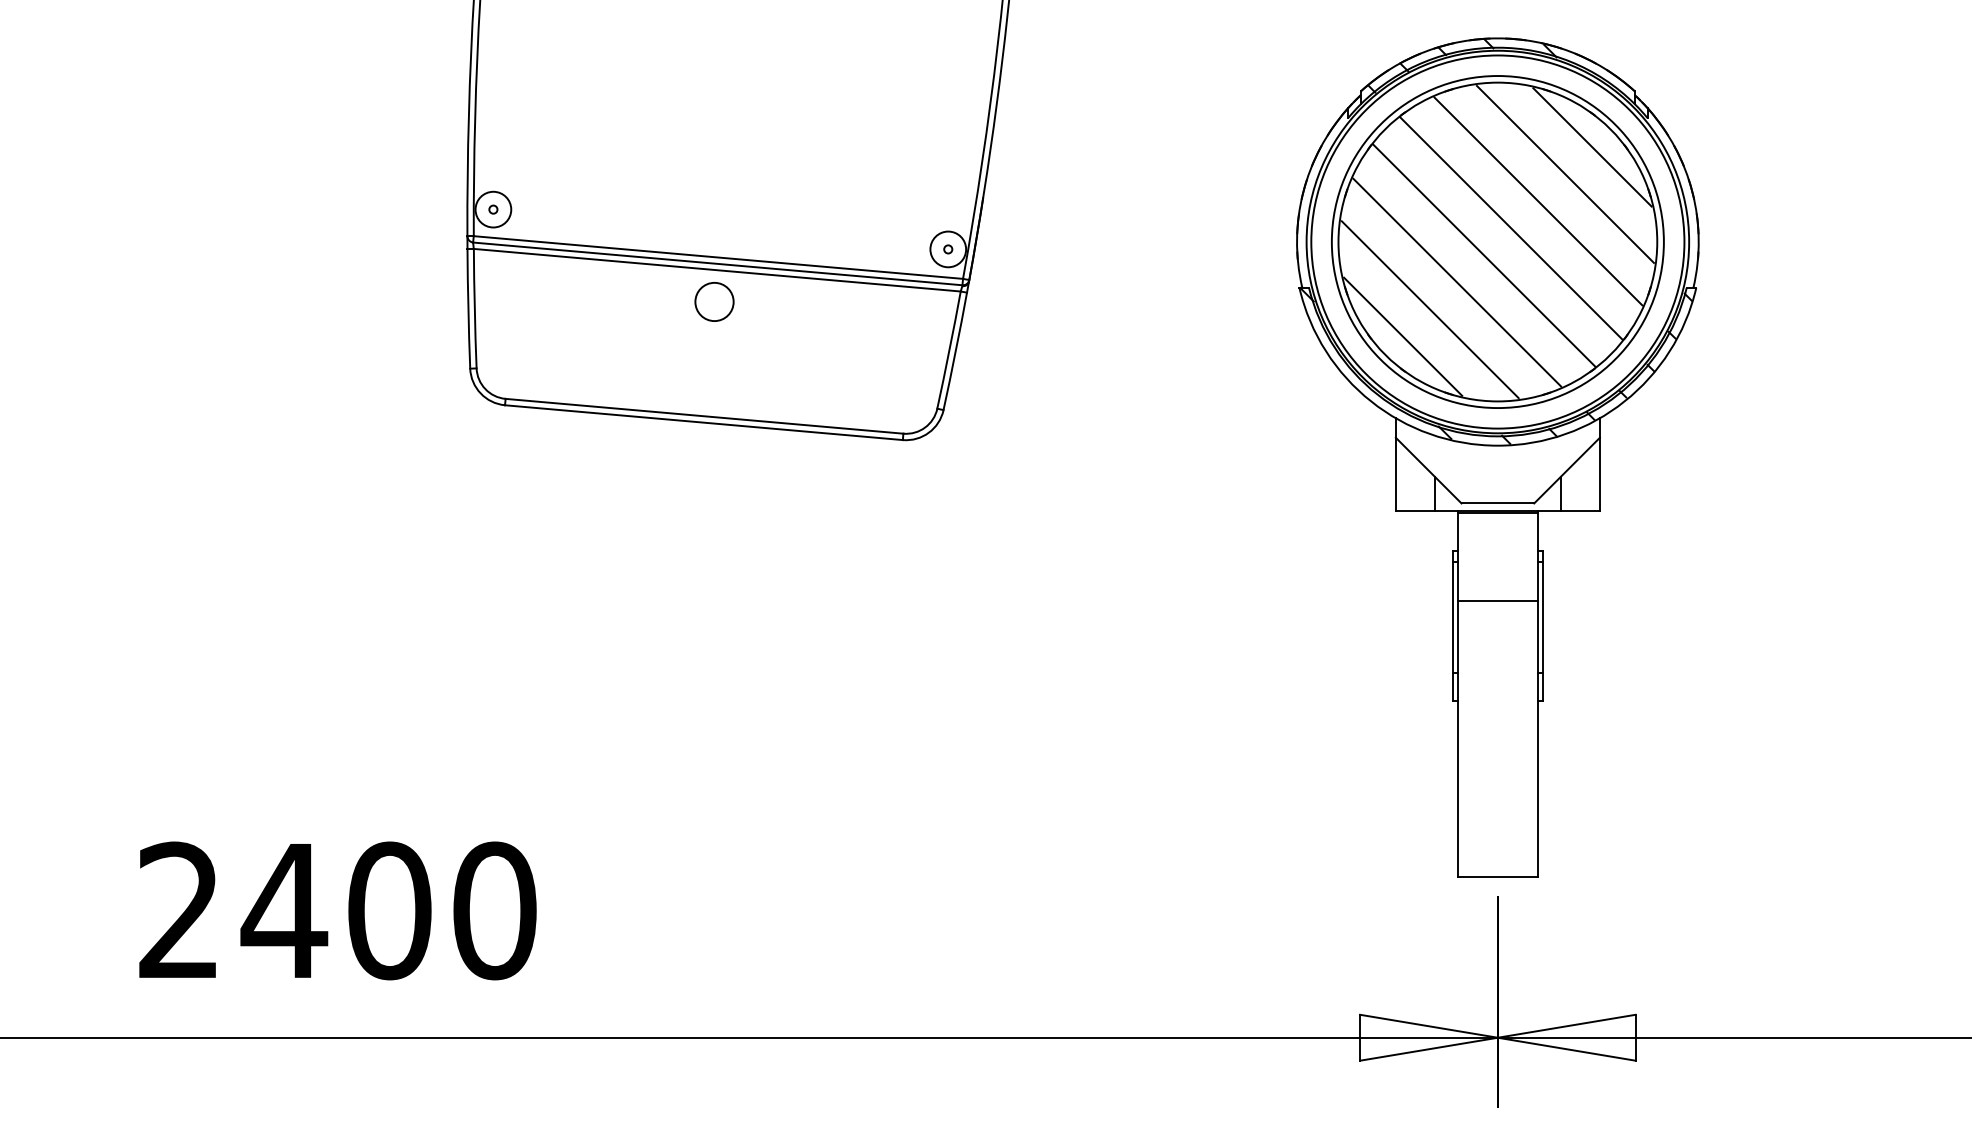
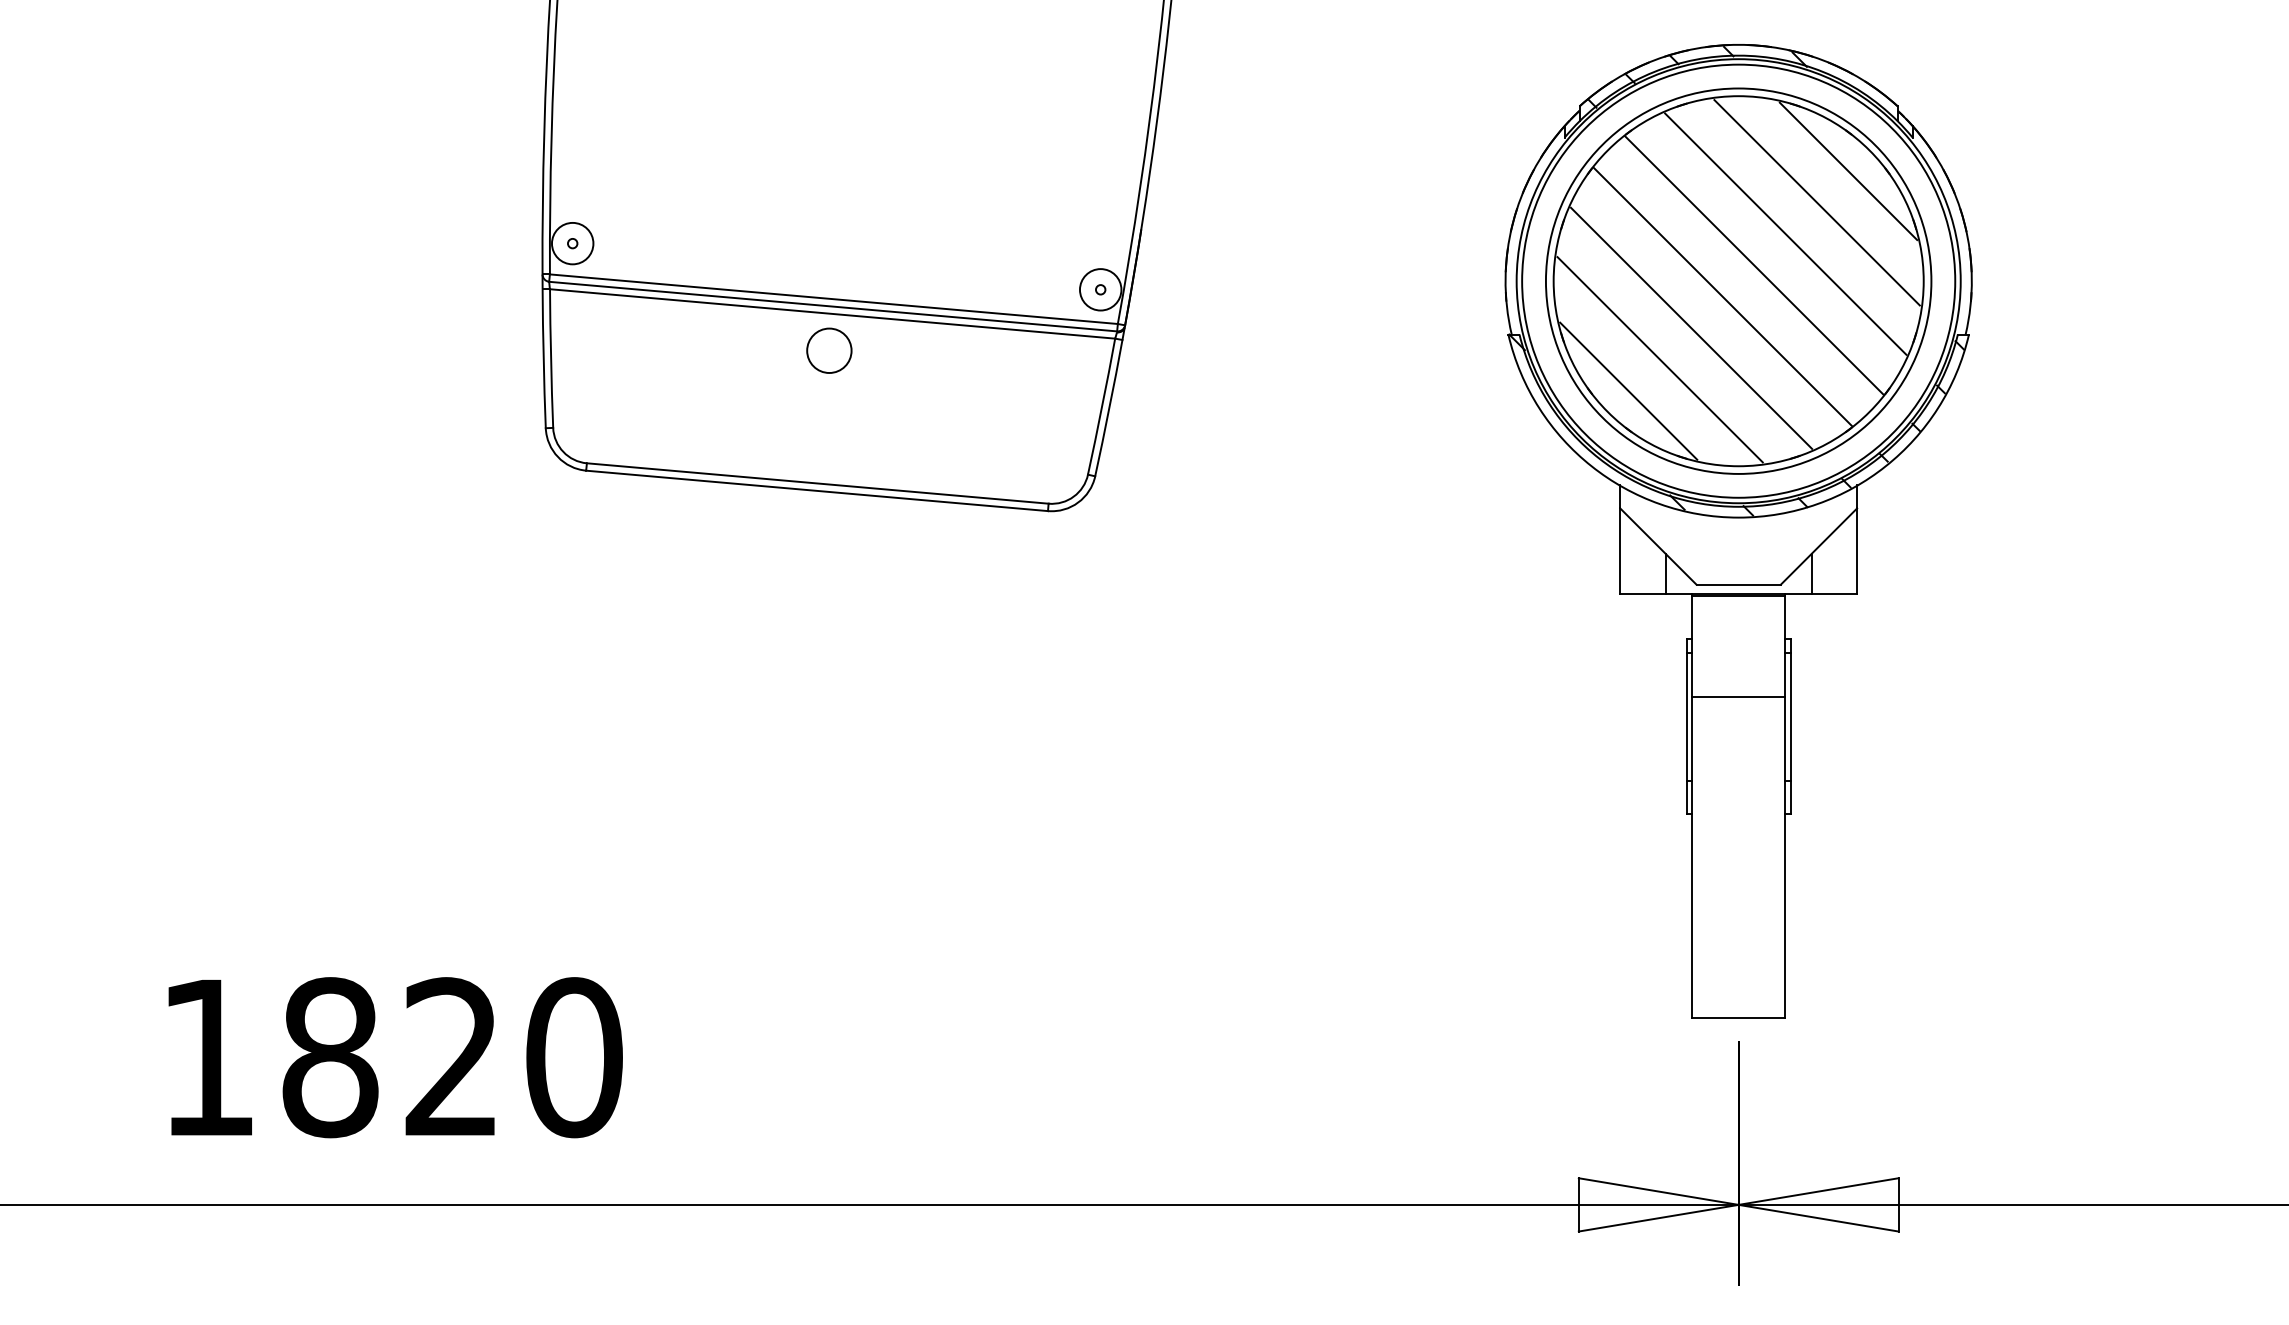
text: (285, 910) -> (331, 1057), 2400 -> 1820

